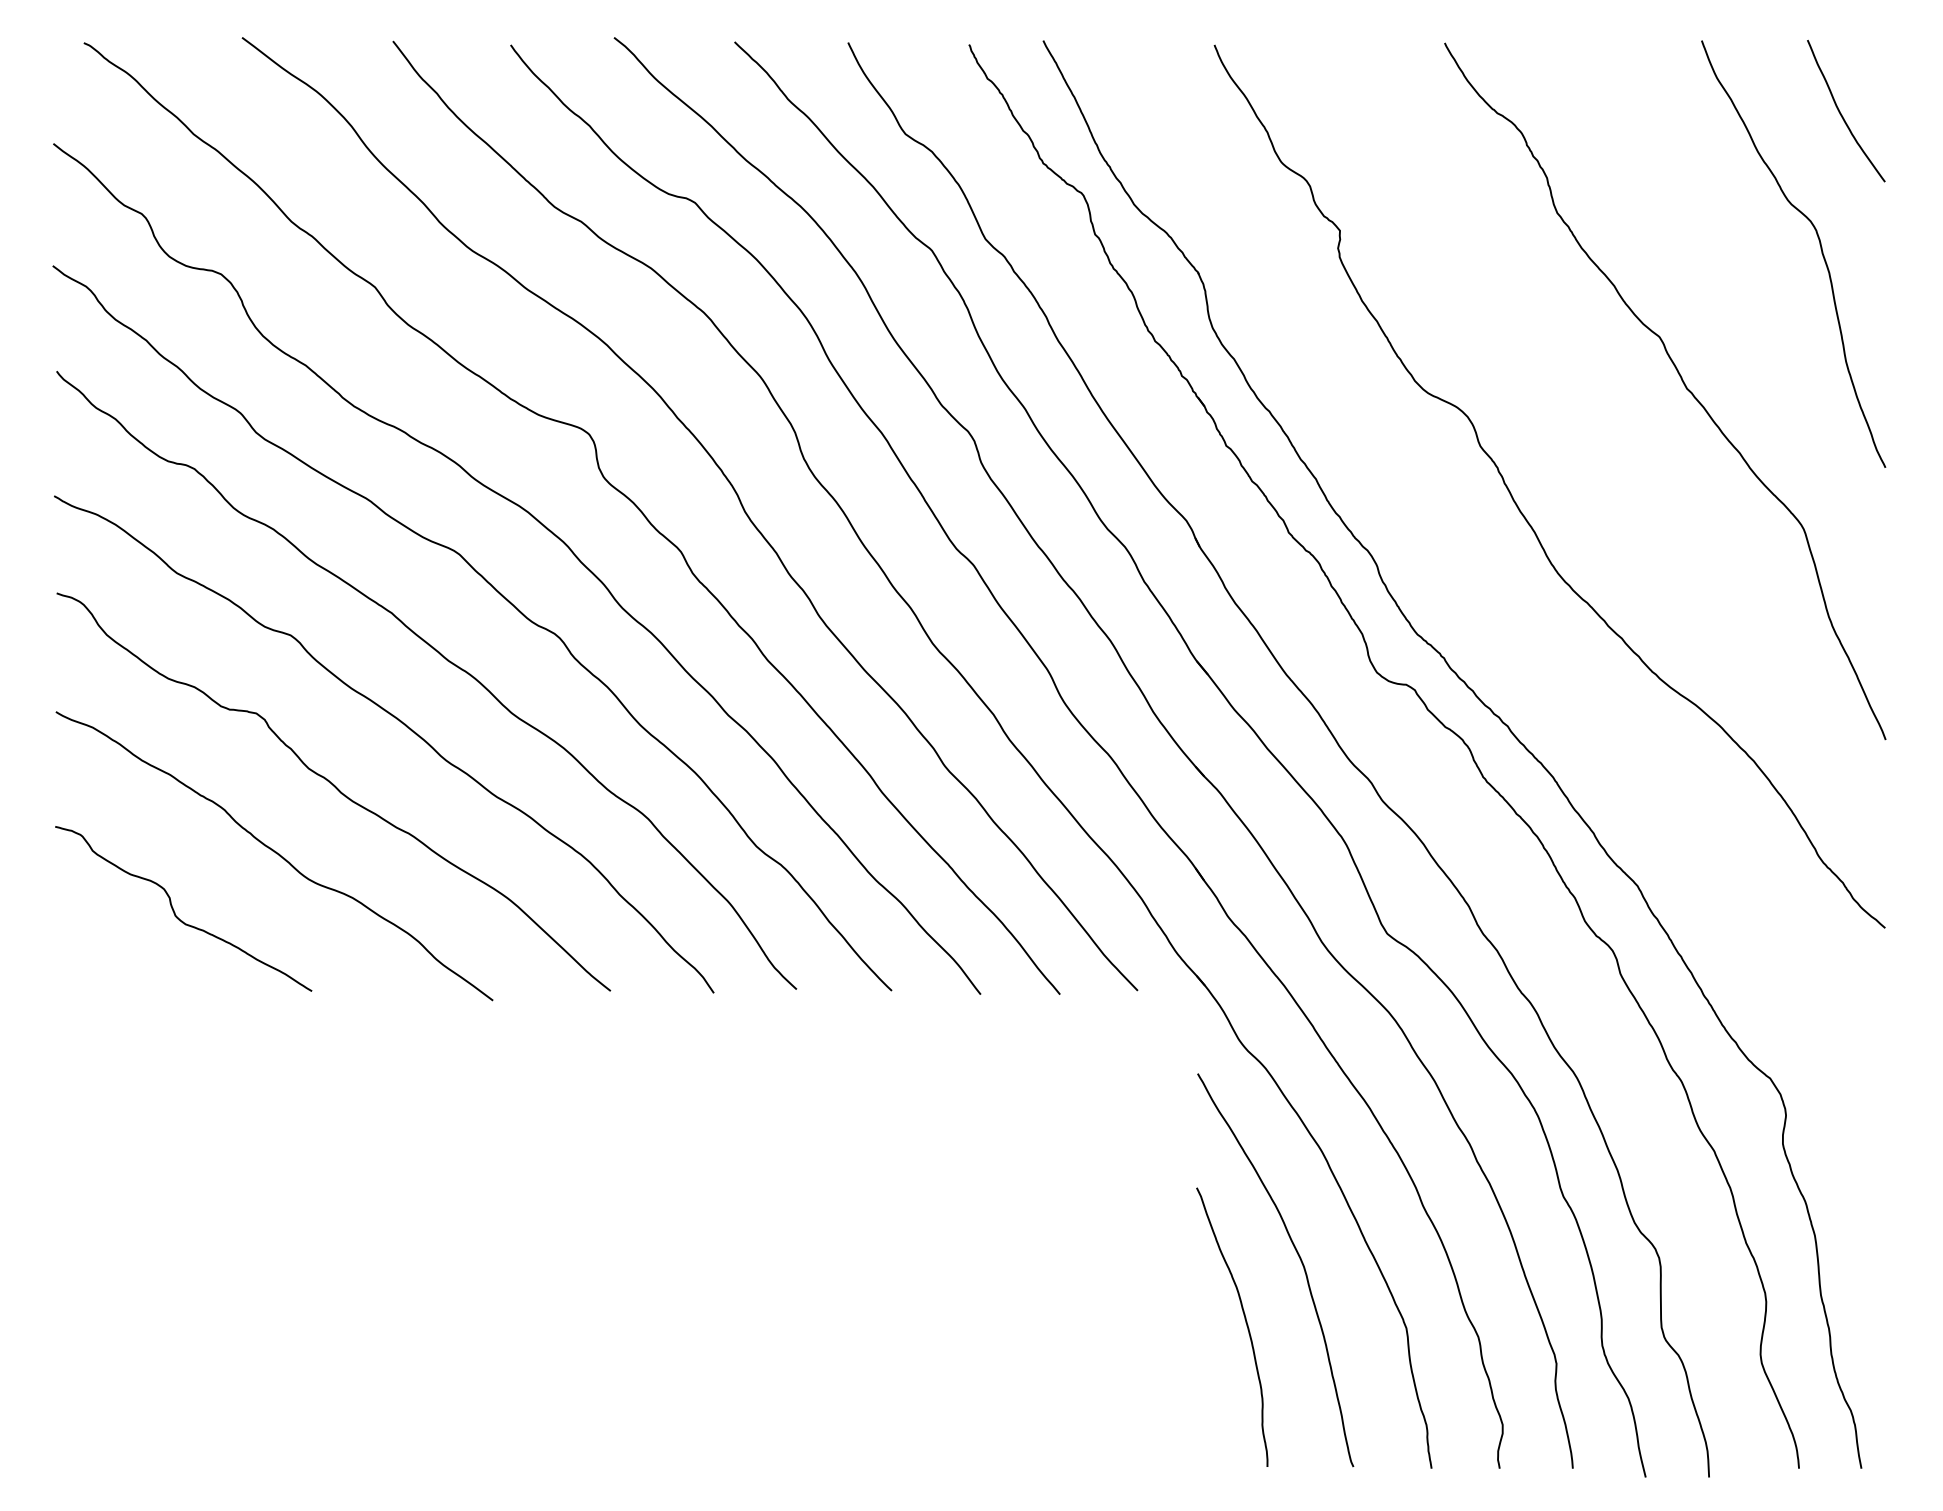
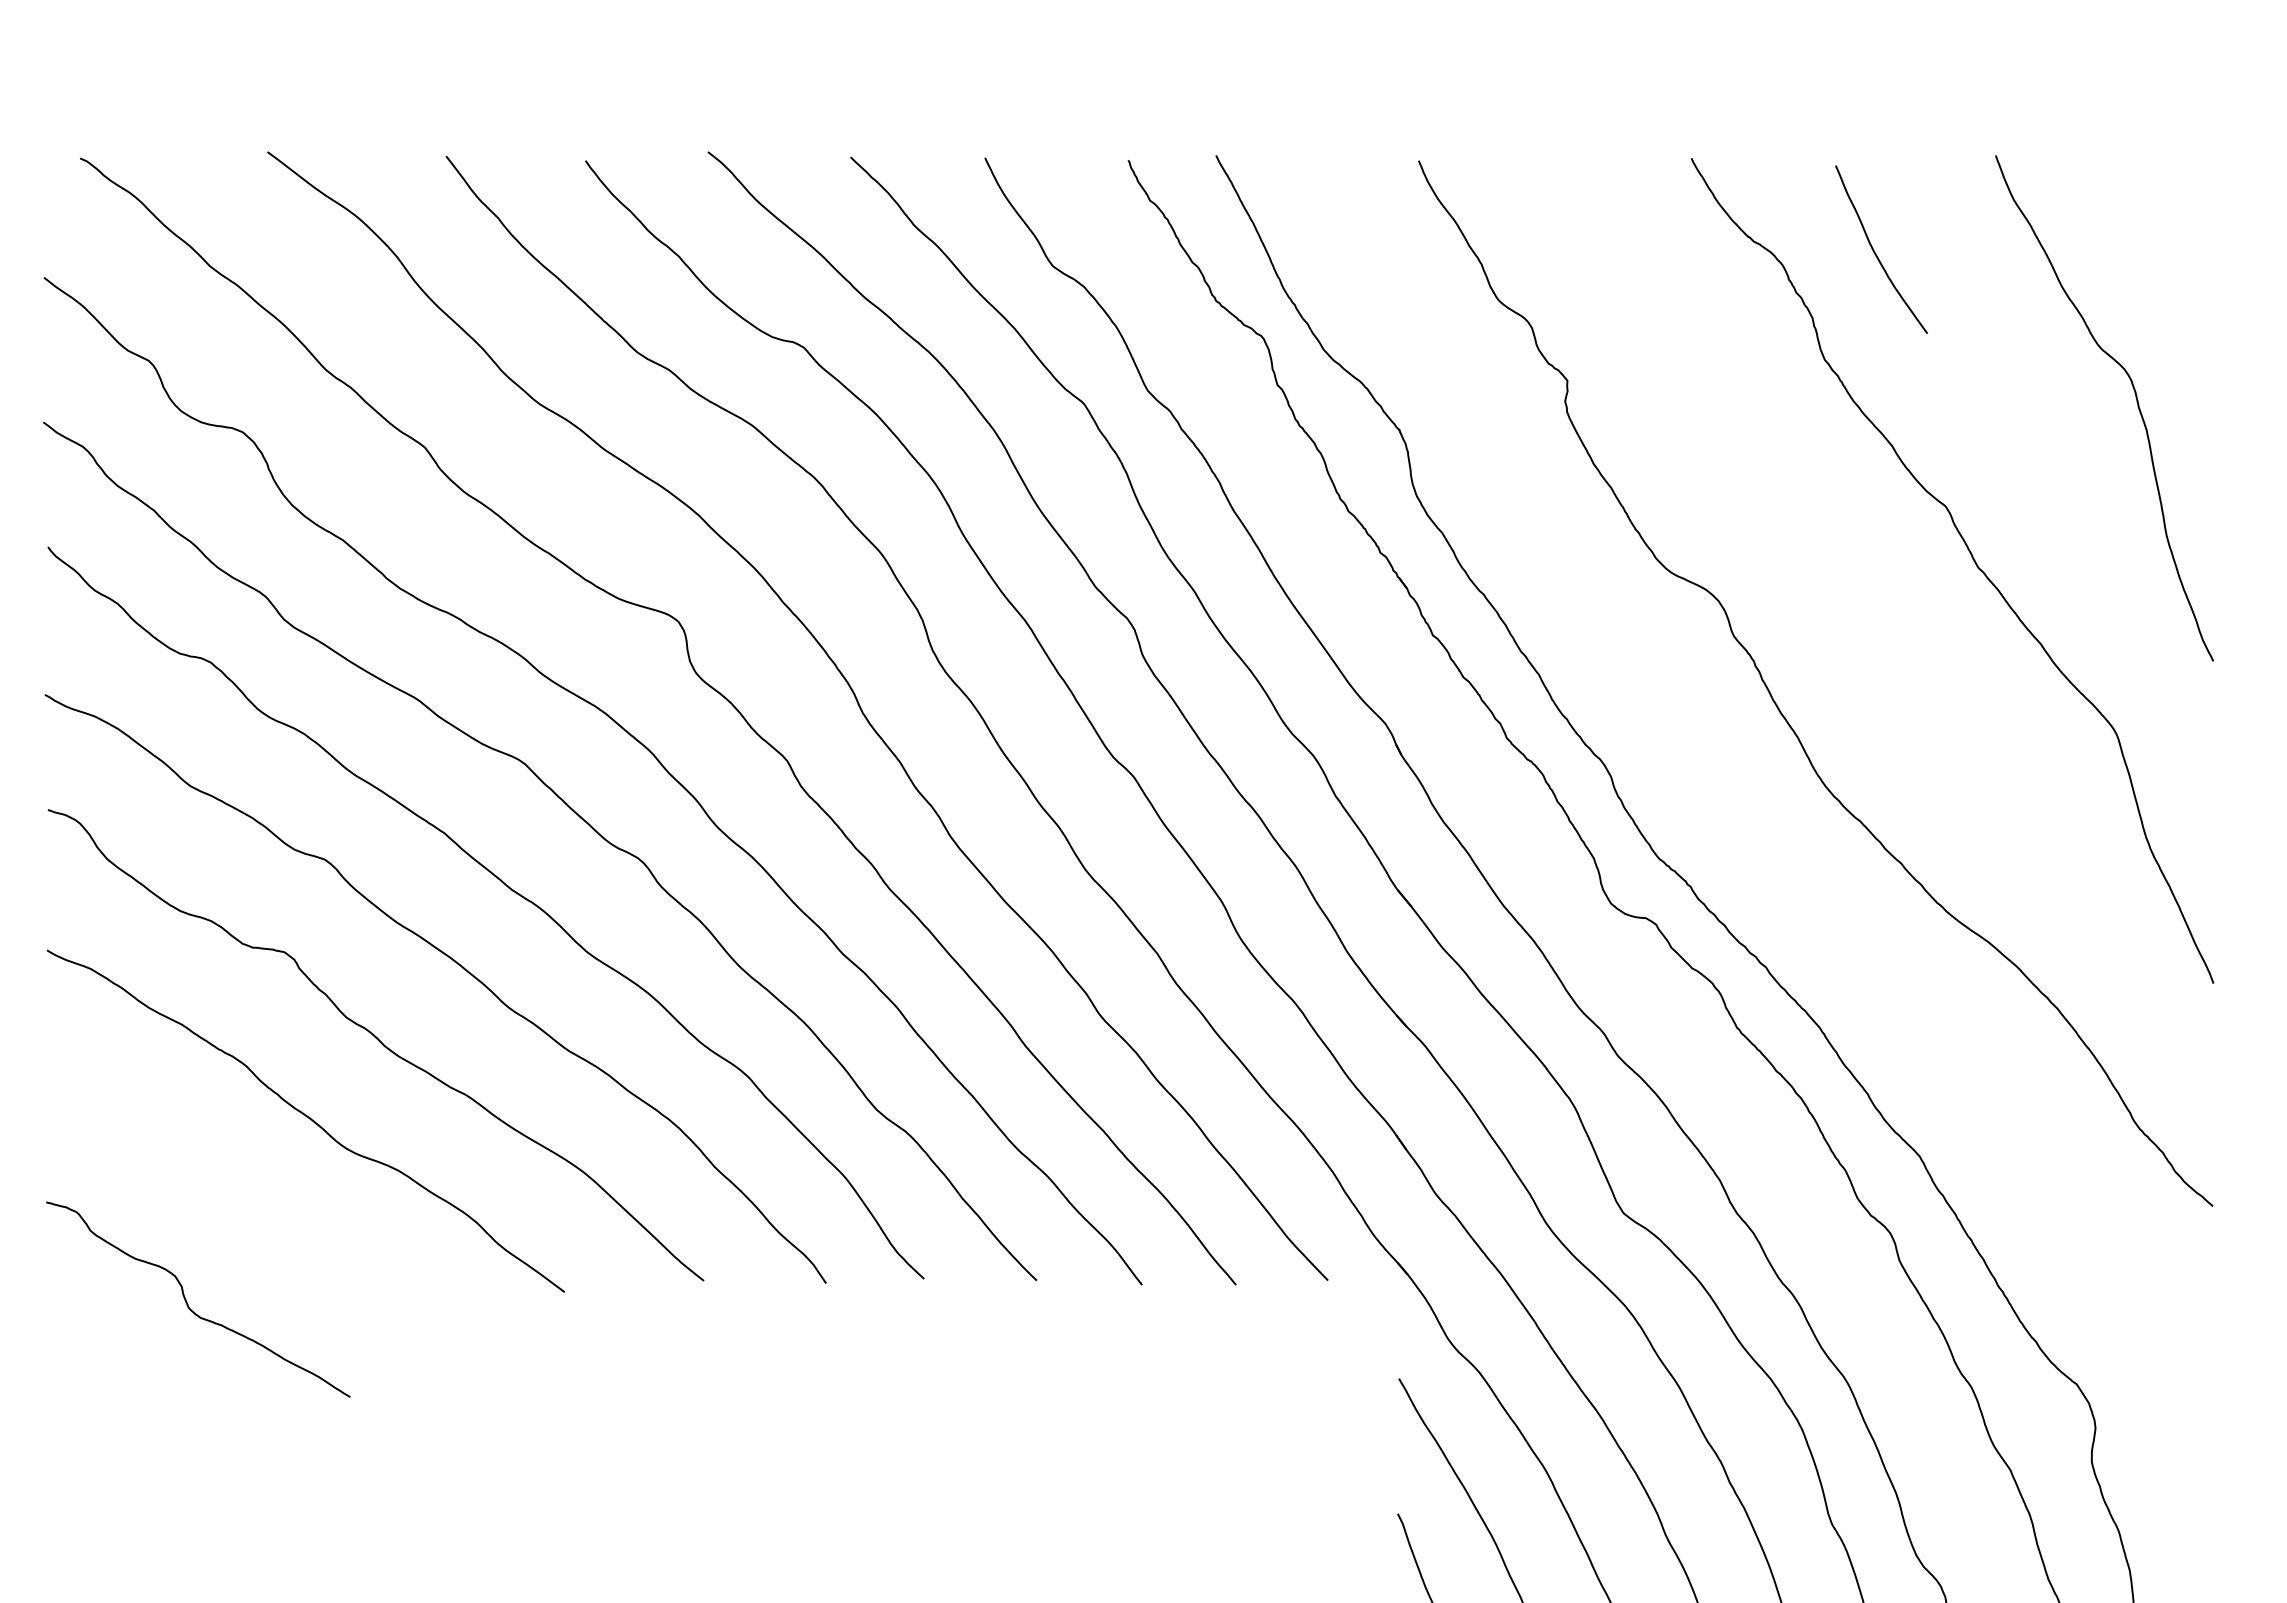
curve: (1841, 113) -> (1875, 252), moved
curve: (175, 912) -> (188, 1303), moved

